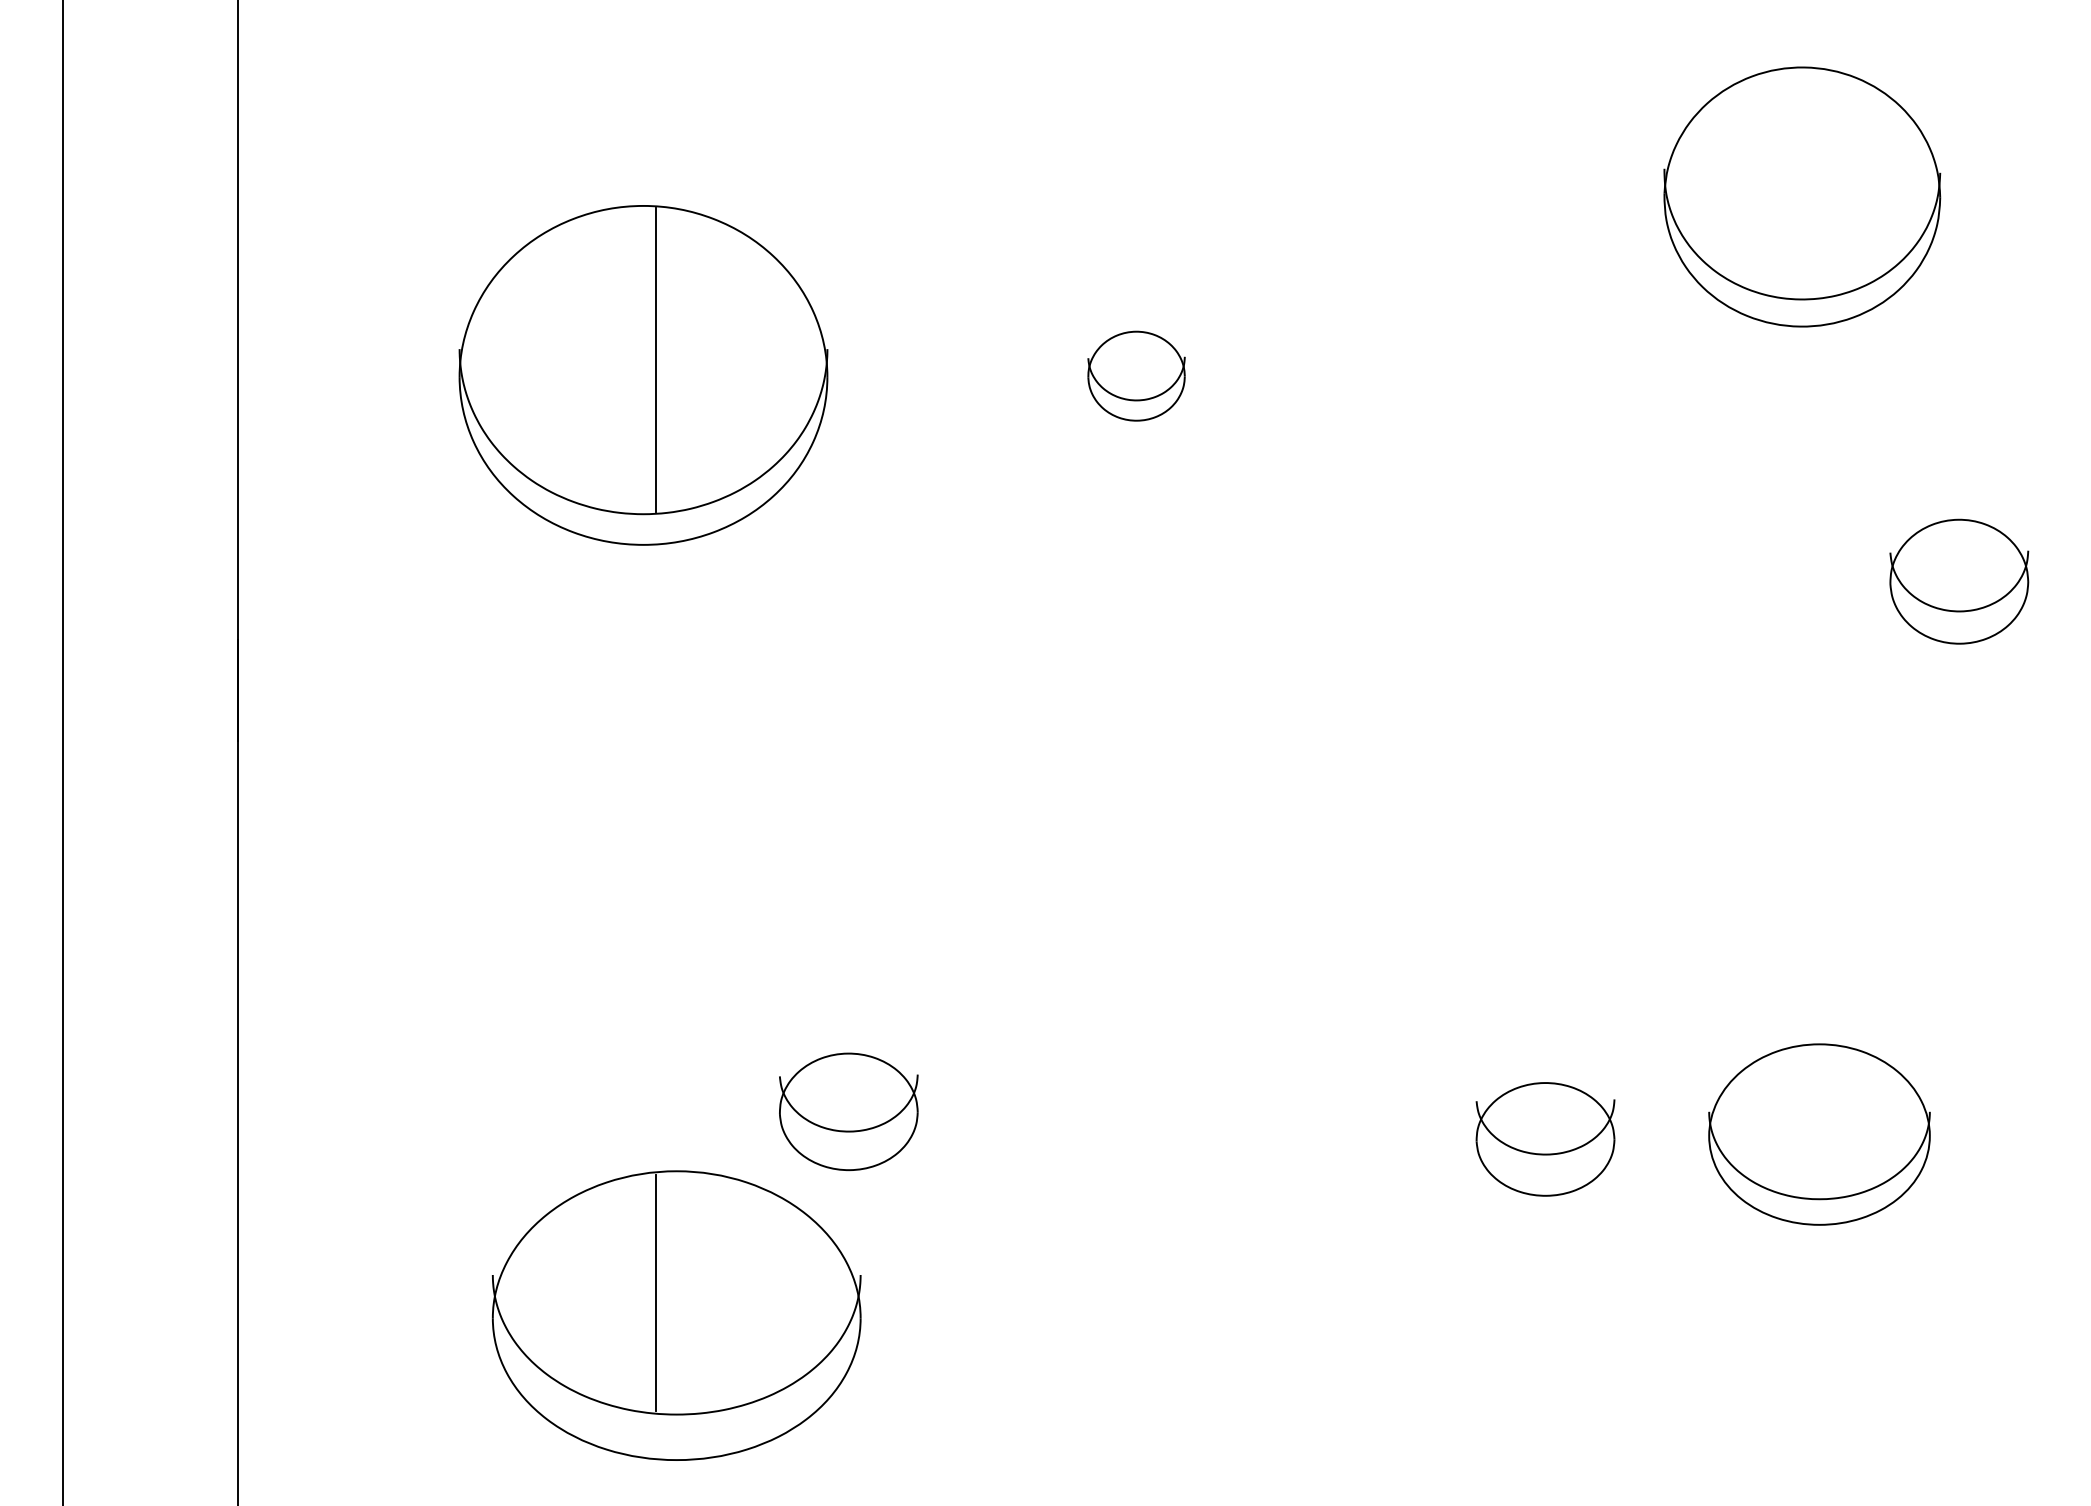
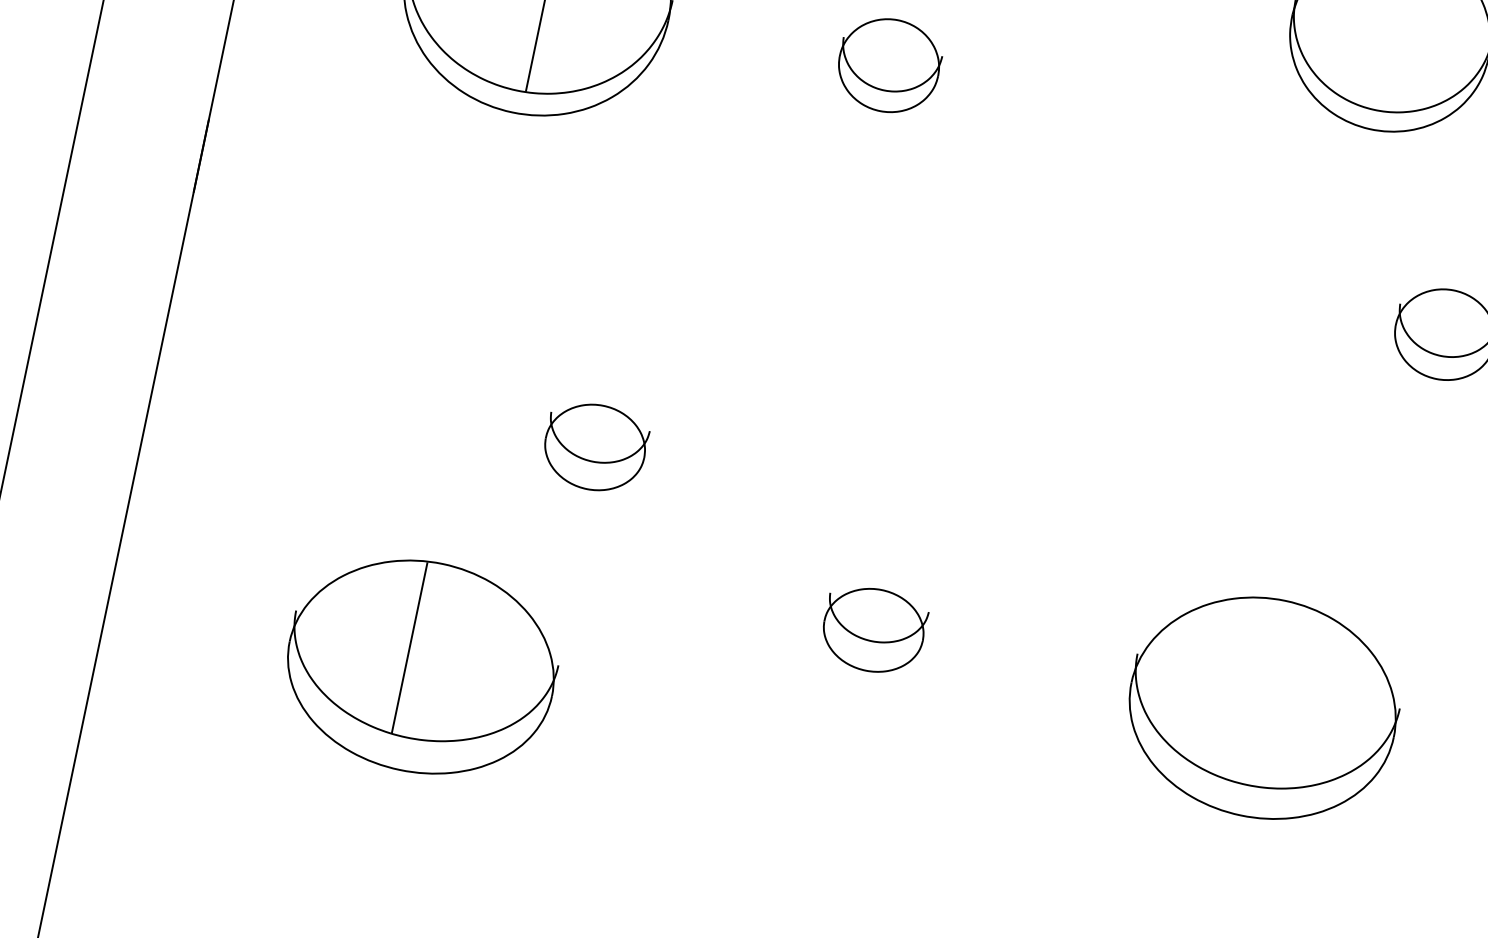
part: (1136, 375) -> (889, 65), size x1.43
part: (848, 1111) -> (595, 447), moved
part: (1819, 1134) -> (1263, 708), size x1.67
part: (1545, 1139) -> (873, 630), moved

